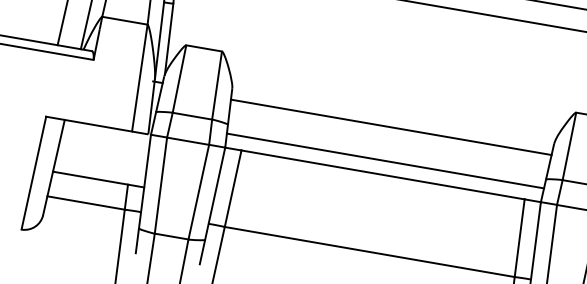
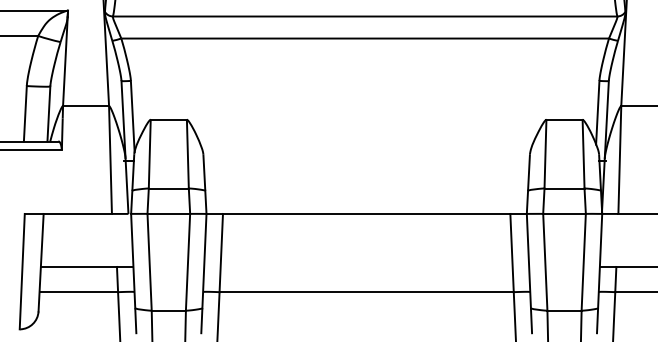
line: (391, 127) -> (366, 165), removed
line: (385, 160) -> (366, 199), removed

